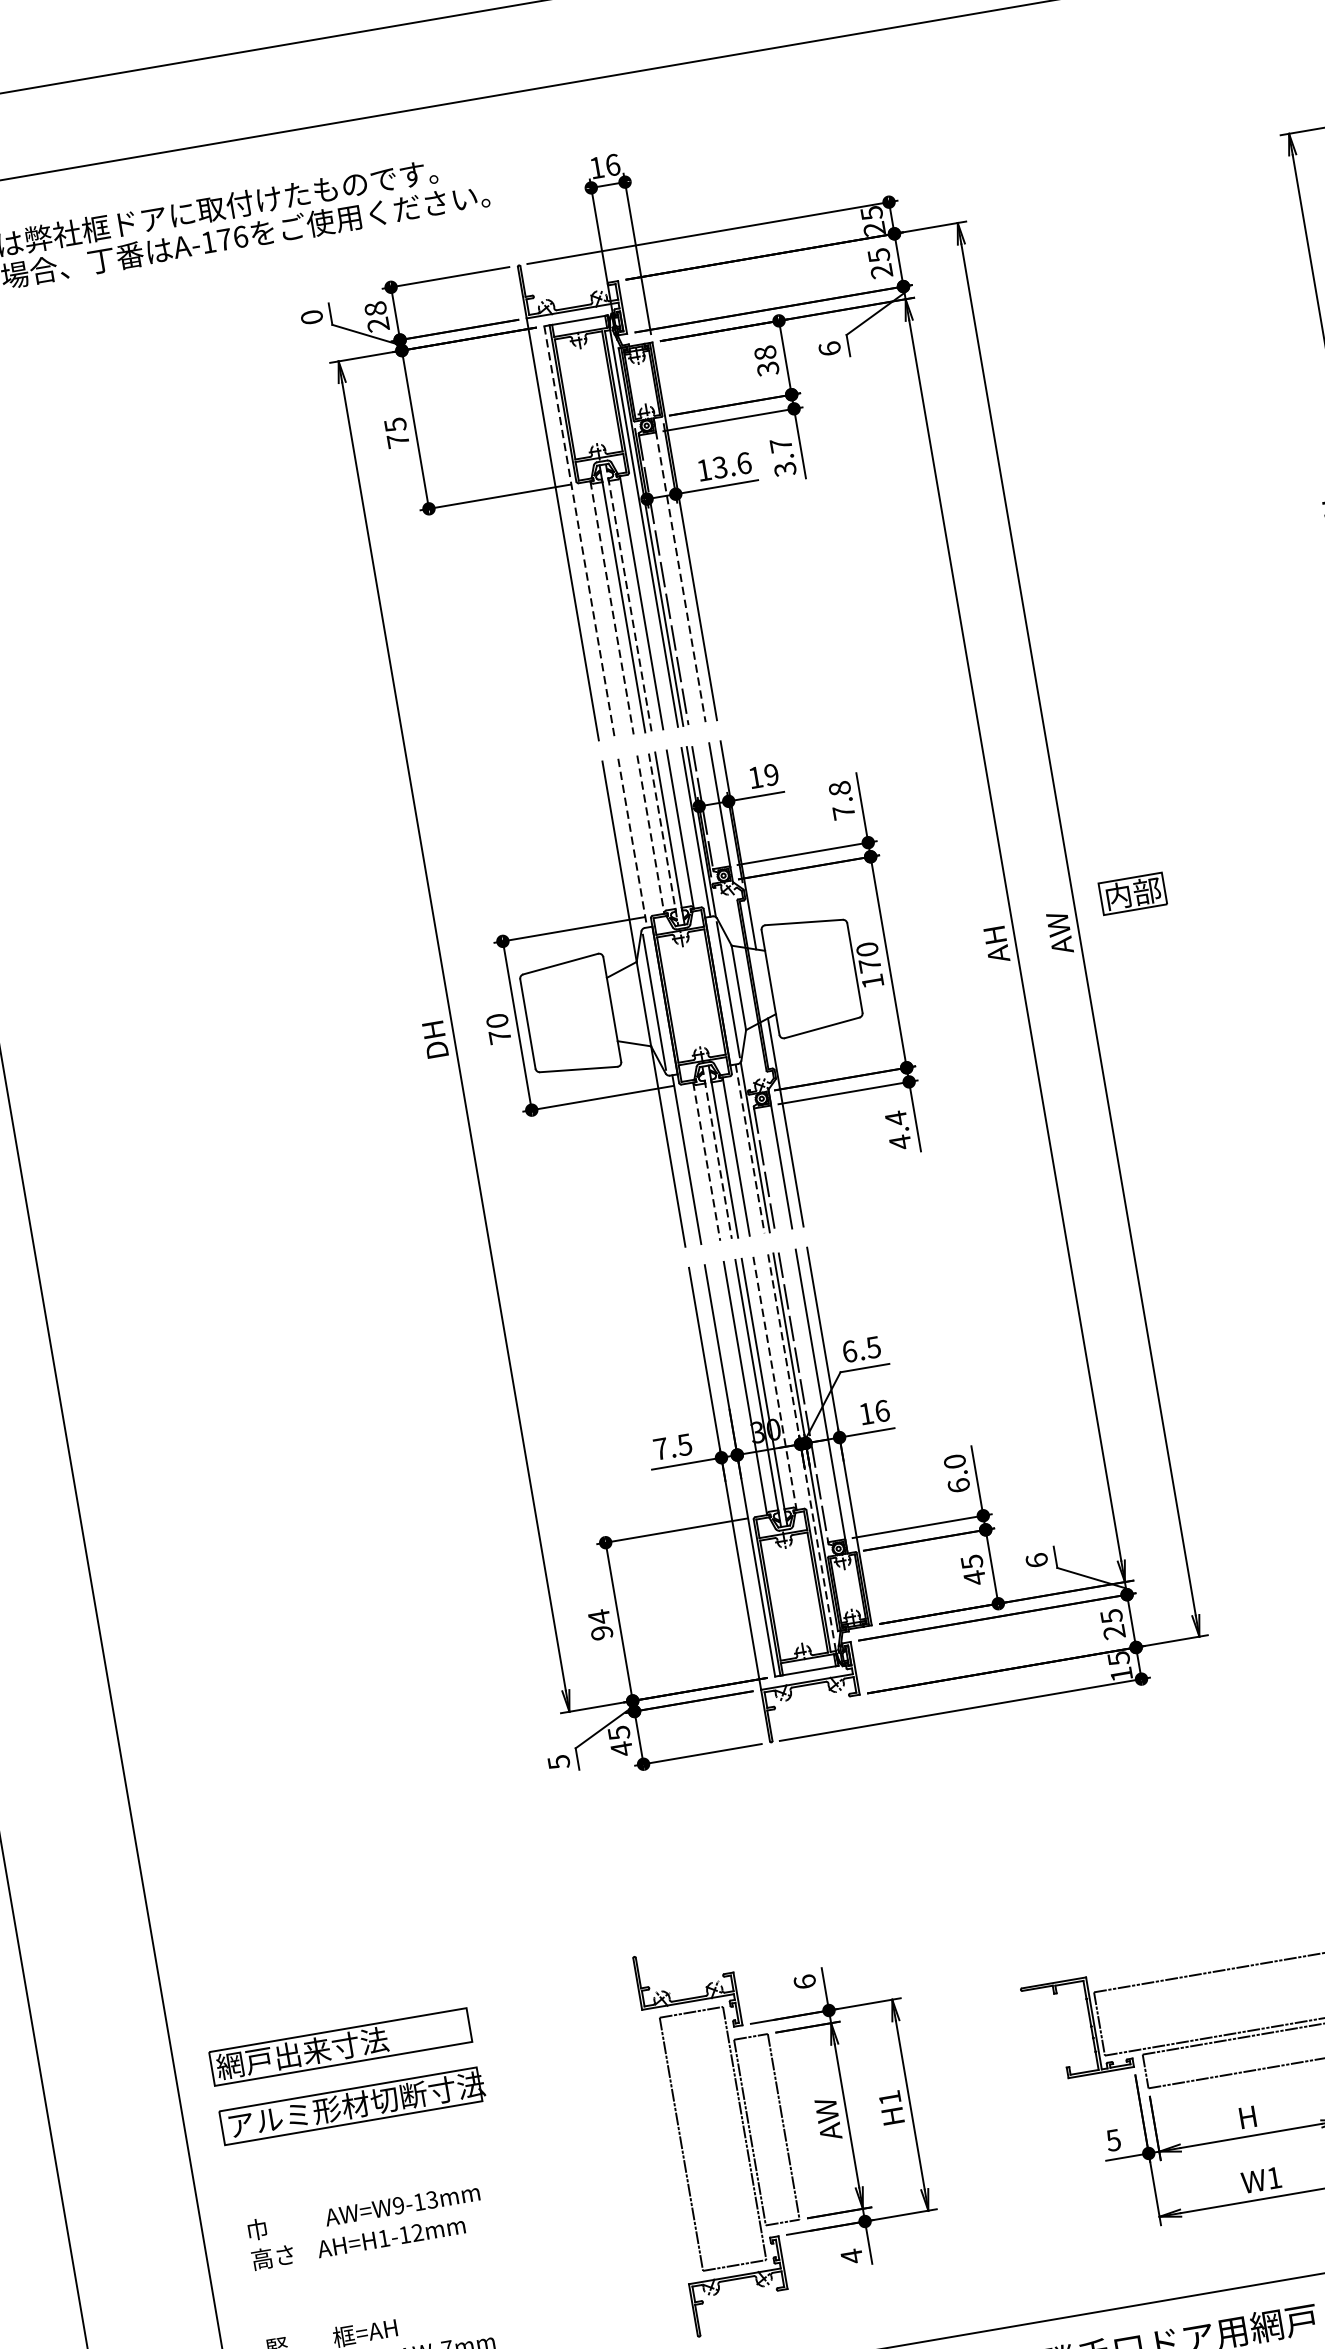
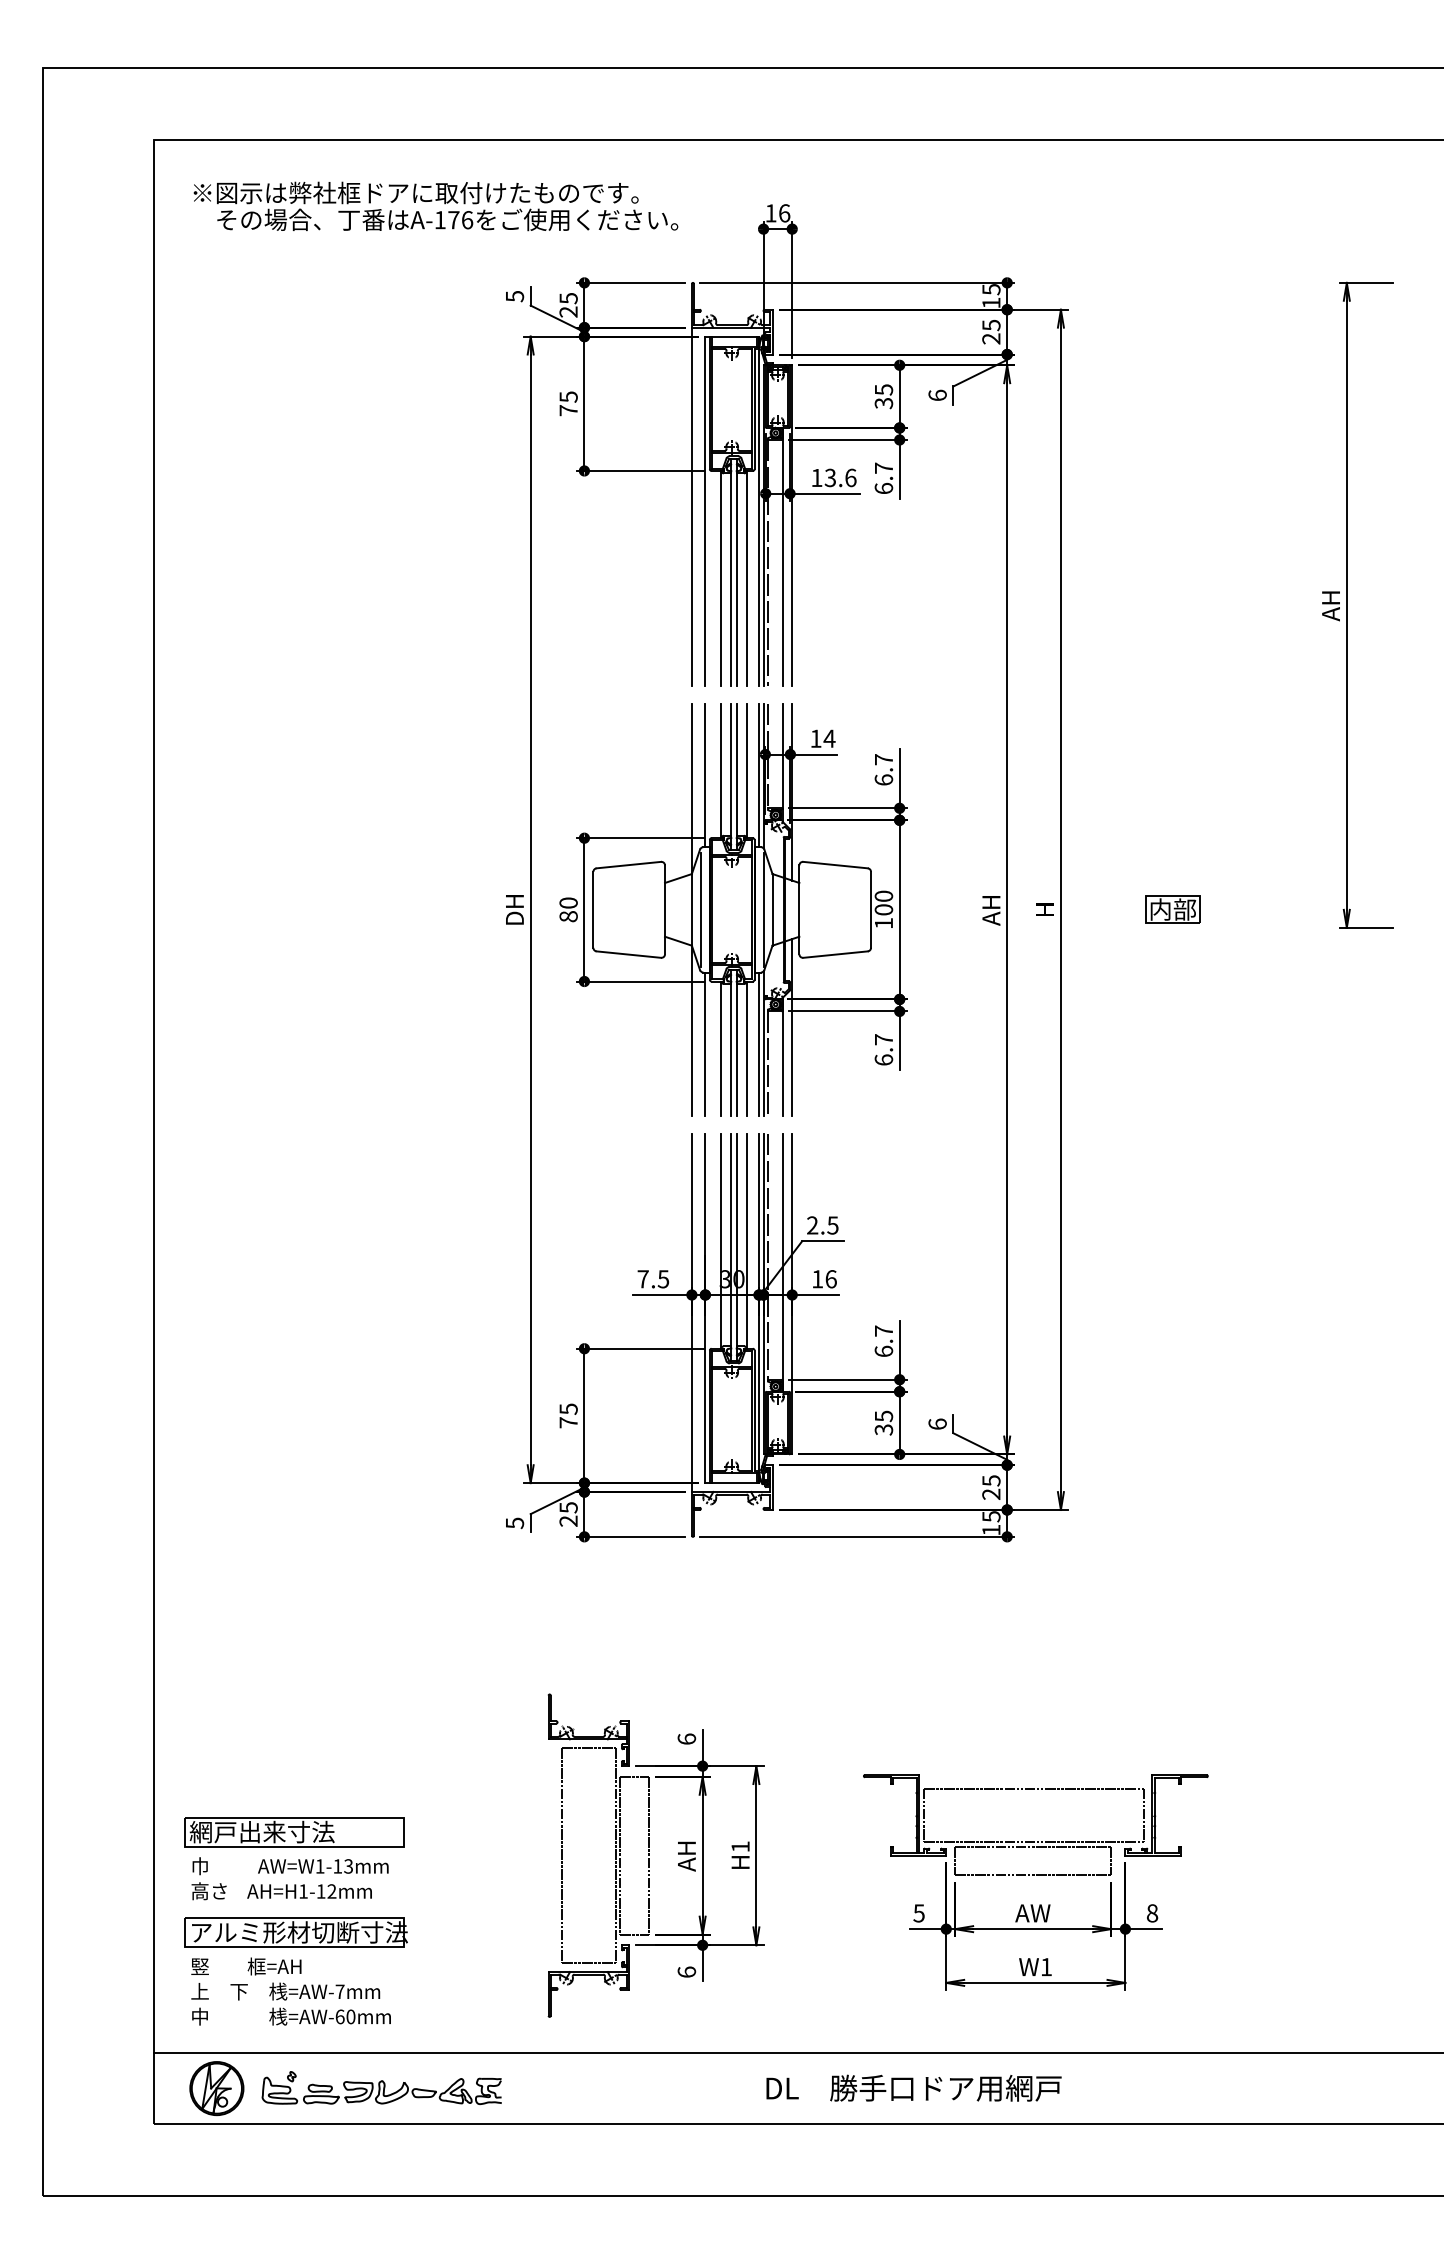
text: (874, 228) -> (991, 302), 25 -> 15
text: (375, 308) -> (568, 298), 28 -> 25
text: (311, 317) -> (514, 296), 0 -> 5
text: (764, 352) -> (883, 389), 38 -> 35
text: (784, 469) -> (883, 488), 3.7 -> 6.7
line: (579, 532) -> (705, 511), dashed -> solid
line: (679, 569) -> (782, 556), dashed -> solid
line: (628, 598) -> (736, 573), dashed -> solid
line: (612, 607) -> (721, 578), dashed -> solid
text: (771, 774) -> (829, 738), 19 -> 14
text: (841, 800) -> (883, 769), 7.8 -> 6.7
line: (650, 835) -> (721, 771), dashed -> solid
line: (663, 840) -> (731, 777), dashed -> solid
line: (632, 843) -> (705, 775), dashed -> solid
part: (1132, 893) -> (1172, 909), moved
text: (1060, 932) -> (1045, 909), AW -> H
text: (869, 965) -> (883, 909), 170 -> 100
text: (499, 1036) -> (568, 916), 70 -> 80
text: (897, 1130) -> (883, 1049), 4.4 -> 6.7
line: (750, 1149) -> (759, 1044), dashed -> solid
line: (717, 1153) -> (731, 1043), dashed -> solid
line: (706, 1162) -> (721, 1049), dashed -> solid
text: (849, 1351) -> (812, 1225), 6.5 -> 2.5
line: (775, 1383) -> (746, 1241), dashed -> solid
line: (803, 1460) -> (759, 1308), dashed -> solid
text: (954, 1460) -> (883, 1330), 6.0 -> 6.7
text: (974, 1577) -> (883, 1429), 45 -> 35
text: (600, 1624) -> (568, 1415), 94 -> 75
text: (621, 1749) -> (568, 1521), 45 -> 25
part: (340, 2047) -> (294, 1832), moved
part: (351, 2105) -> (295, 1932), moved
text: (1247, 2117) -> (1032, 1913), H -> AW
text: (827, 2119) -> (686, 1855), AW -> AH
text: (397, 2205) -> (319, 1866), AW=W9-13mm -> AW=W1-13mm
text: (851, 2256) -> (686, 1972), 4 -> 6

